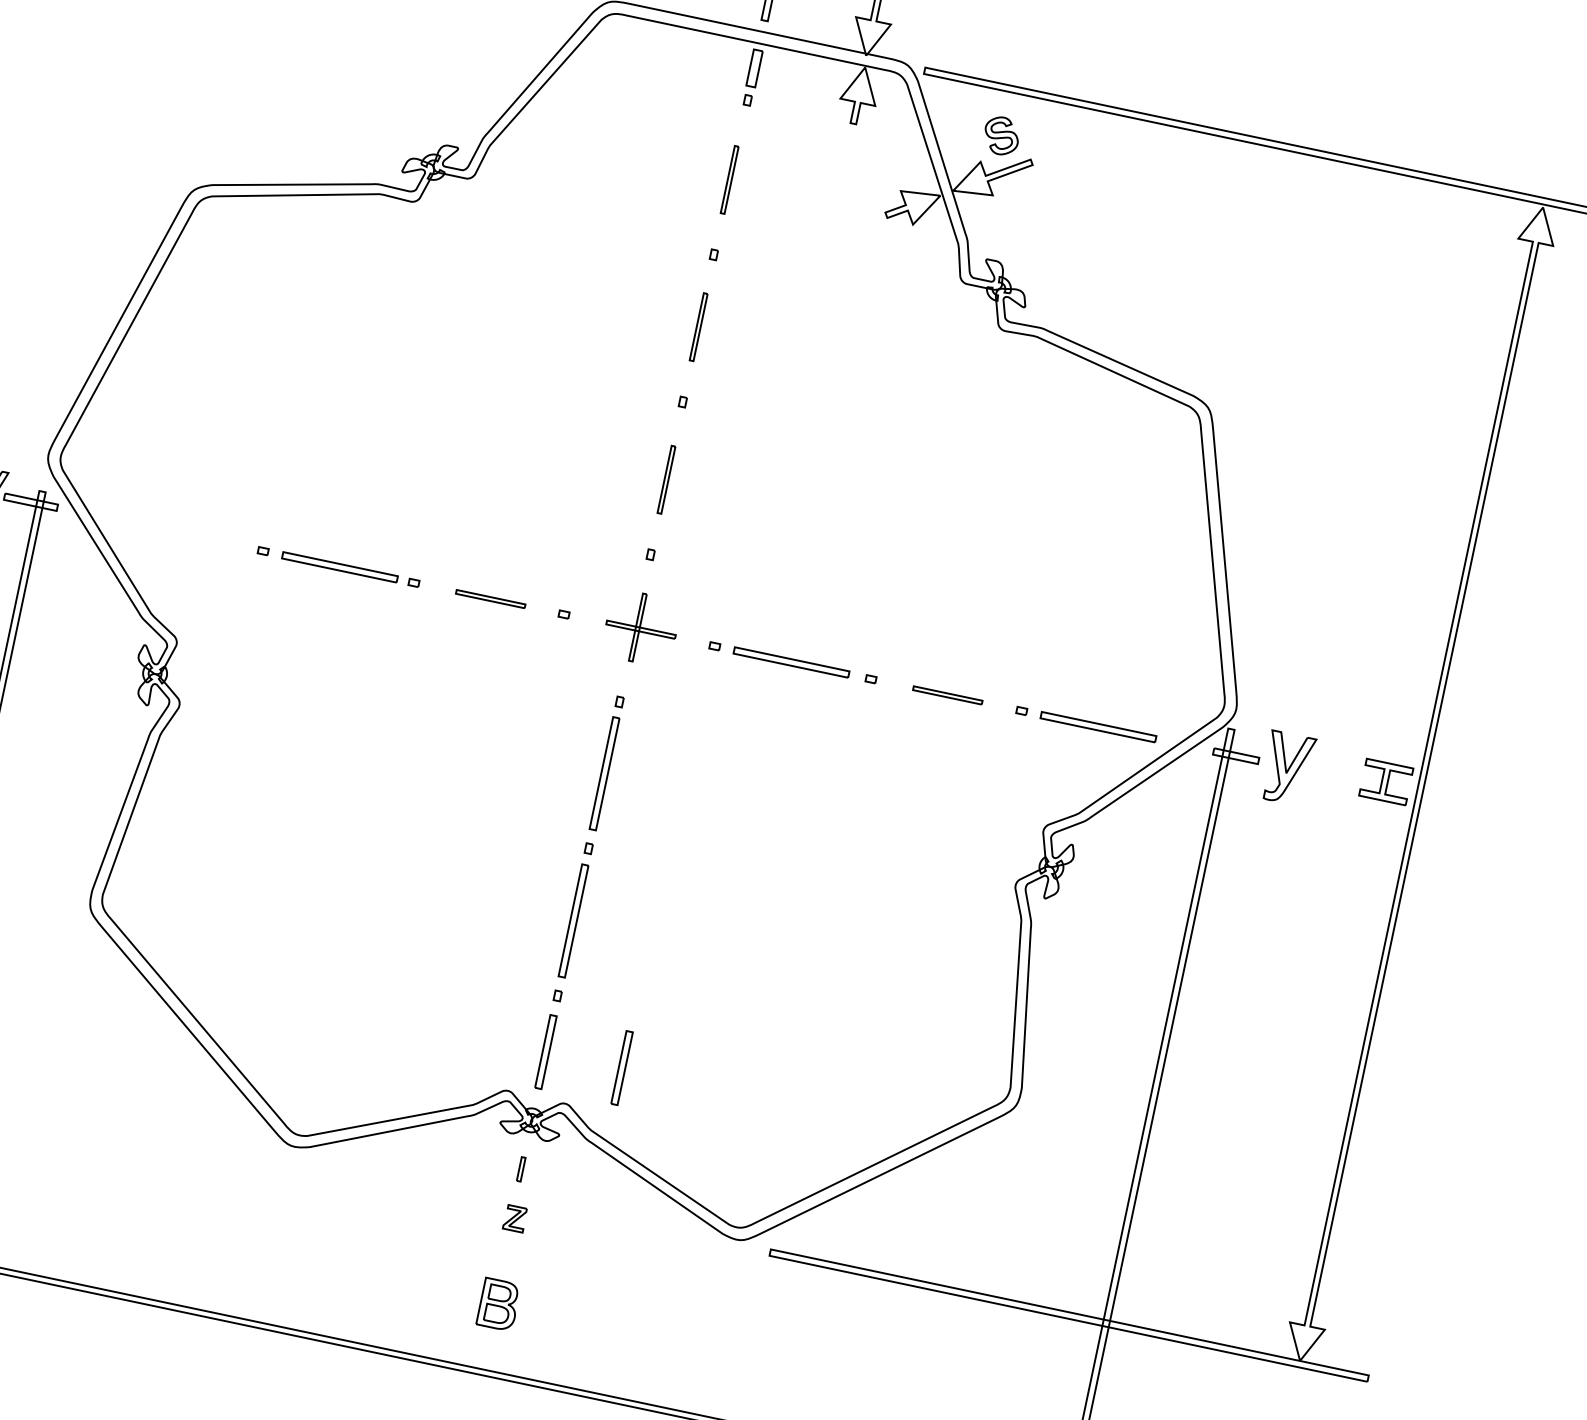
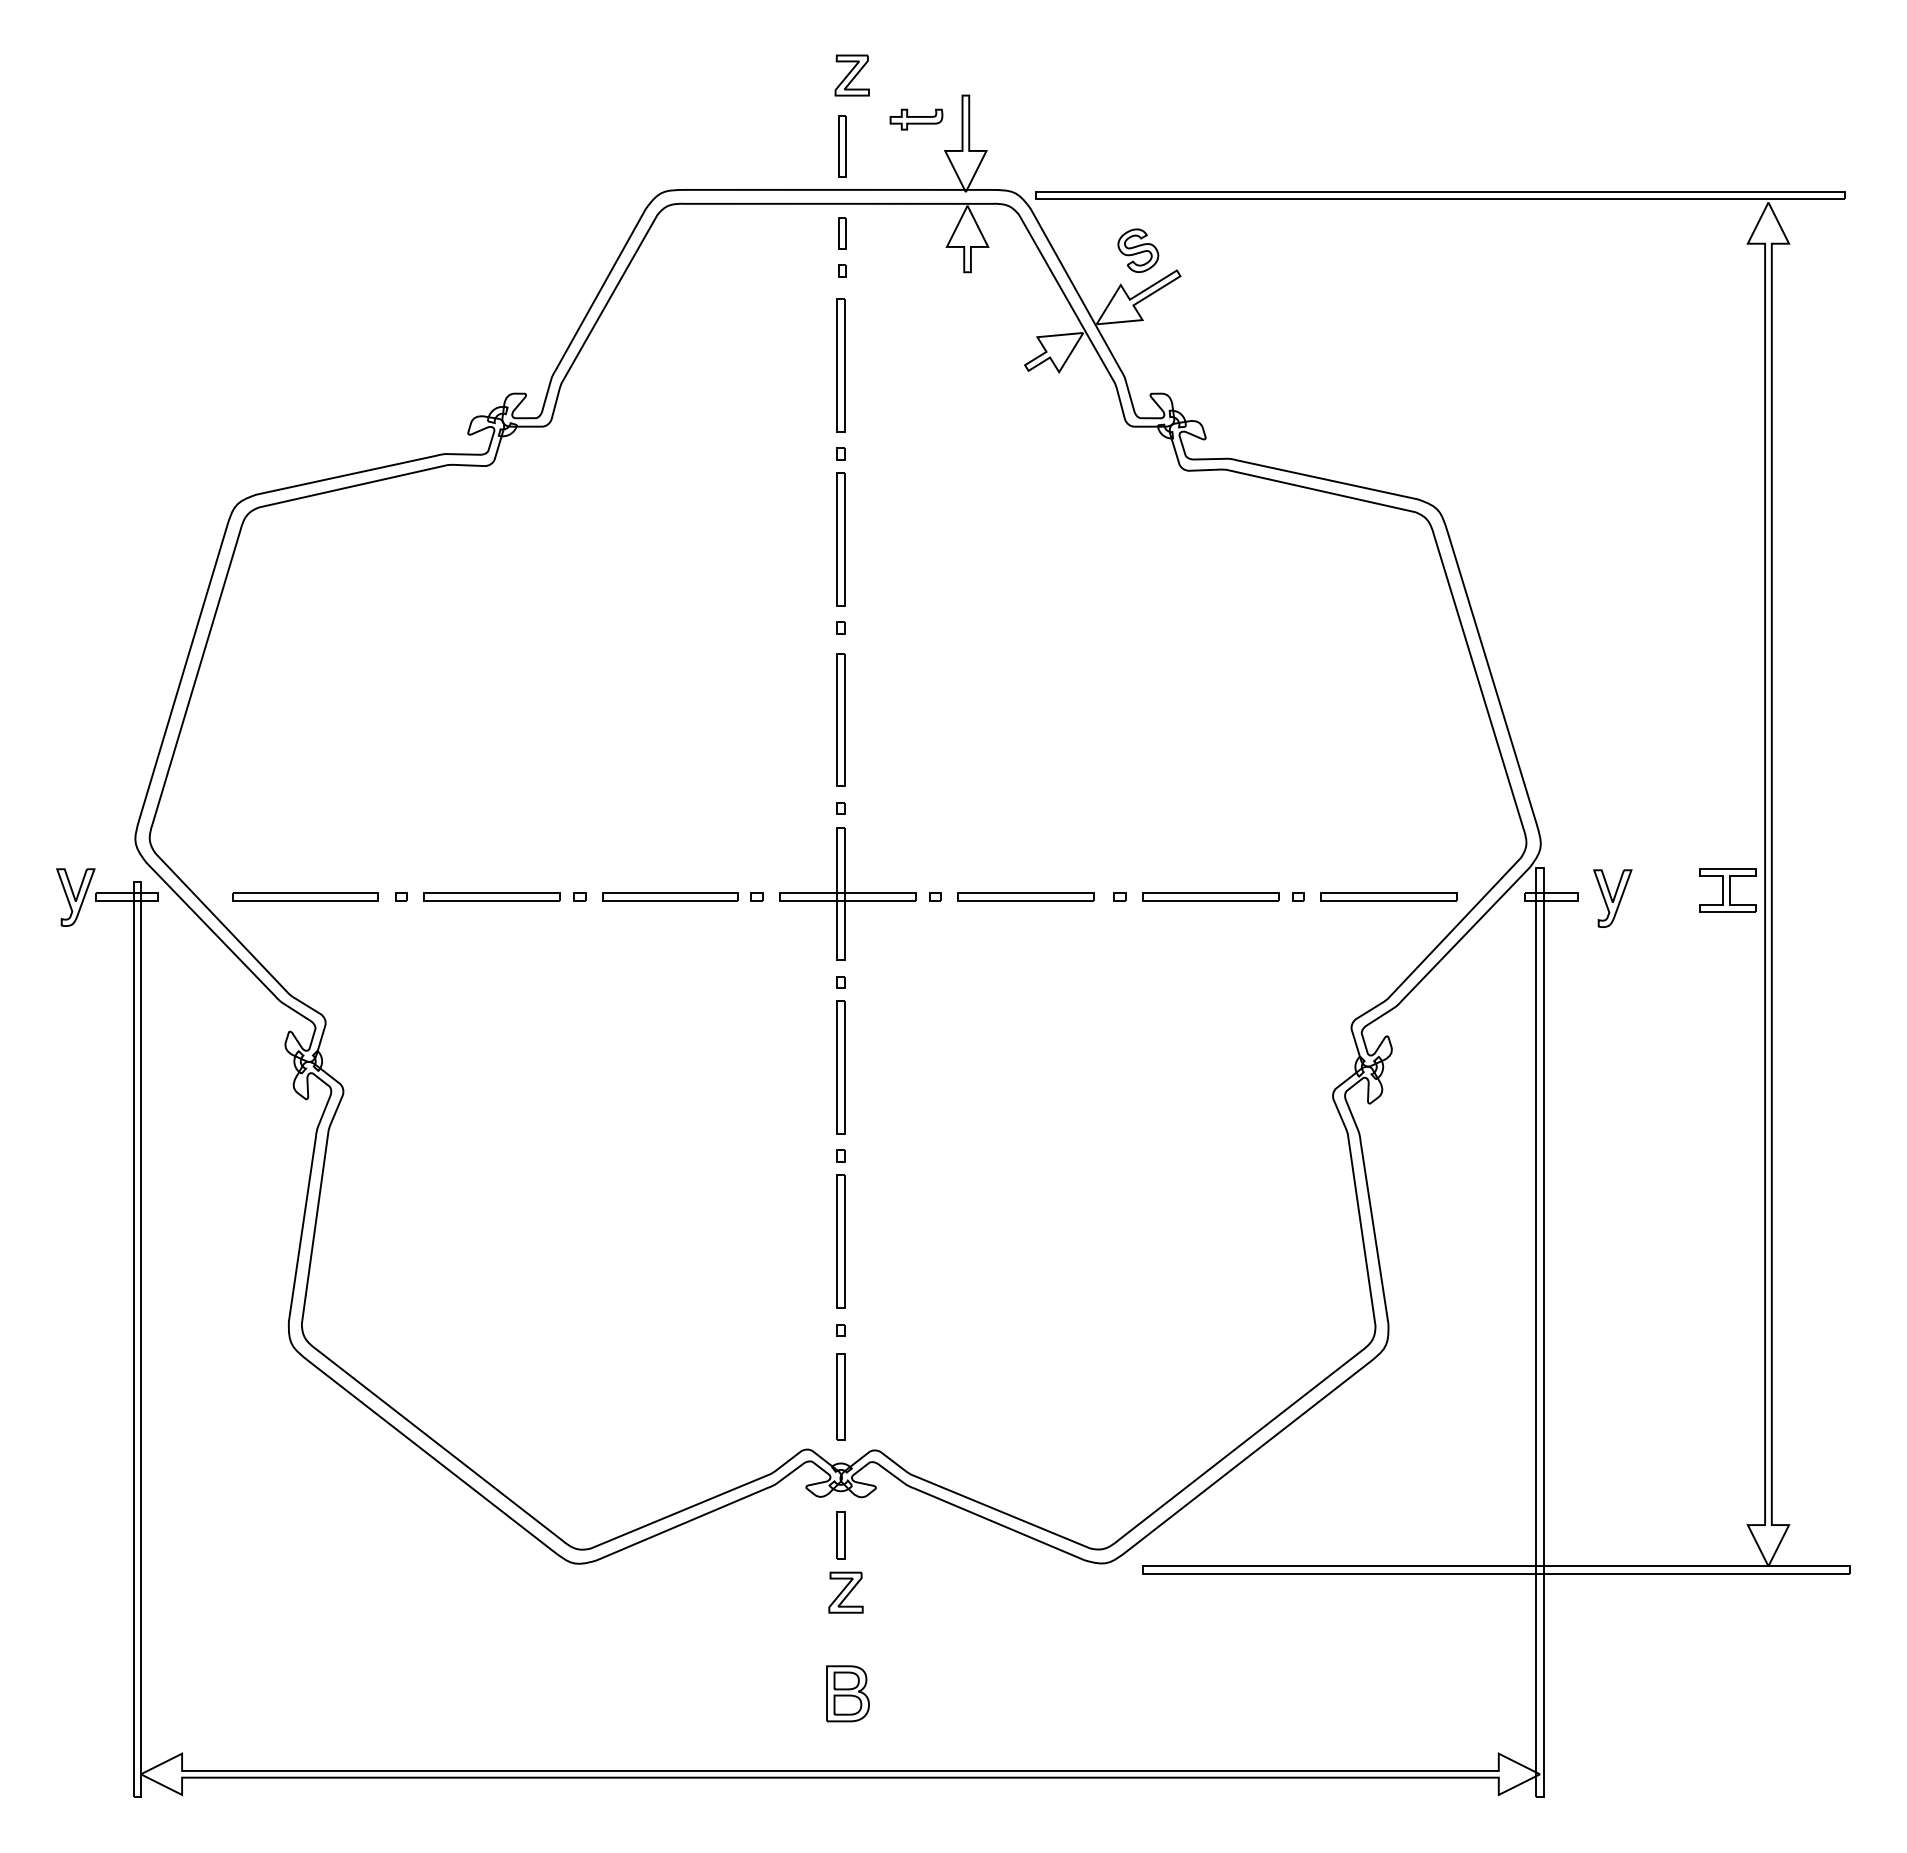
part: (754, 68) -> (842, 233), size x0.71
part: (729, 179) -> (840, 365), size x1.67
part: (698, 327) -> (840, 539), size x1.67
part: (666, 479) -> (840, 719), size x1.67
part: (182, 533) -> (305, 896), added
part: (490, 598) -> (670, 896), size x1.67
part: (641, 627) -> (847, 893), size x1.67
part: (947, 694) -> (1210, 896), size x1.67
part: (1287, 768) -> (1612, 898), size x0.71
part: (621, 1067) -> (930, 1396), removed
part: (520, 1169) -> (840, 1535), size x1.67
part: (514, 1218) -> (845, 1592), size x1.43

